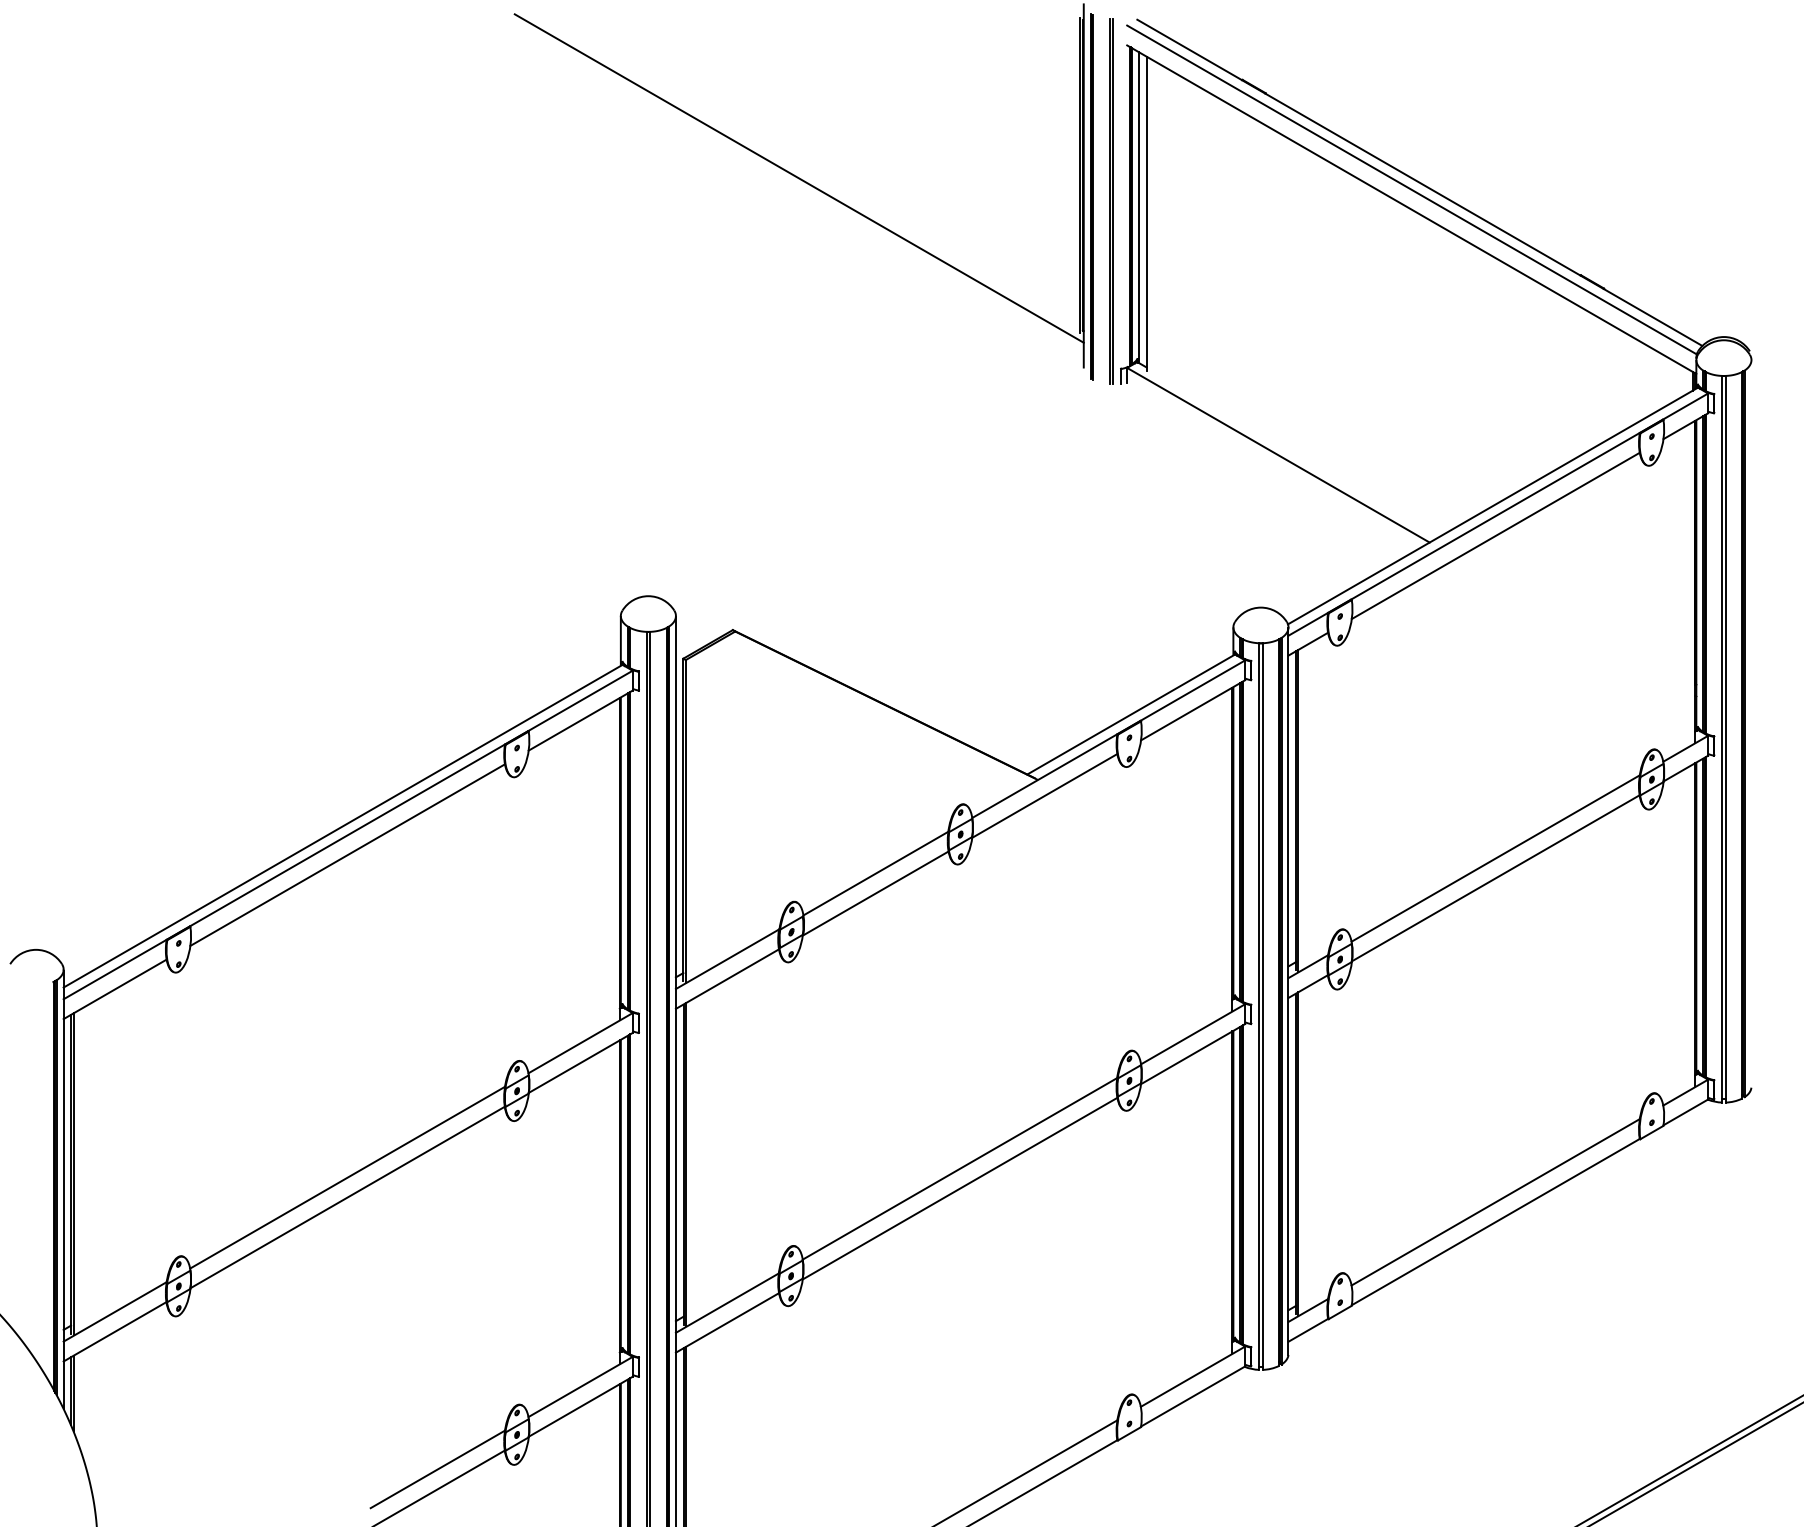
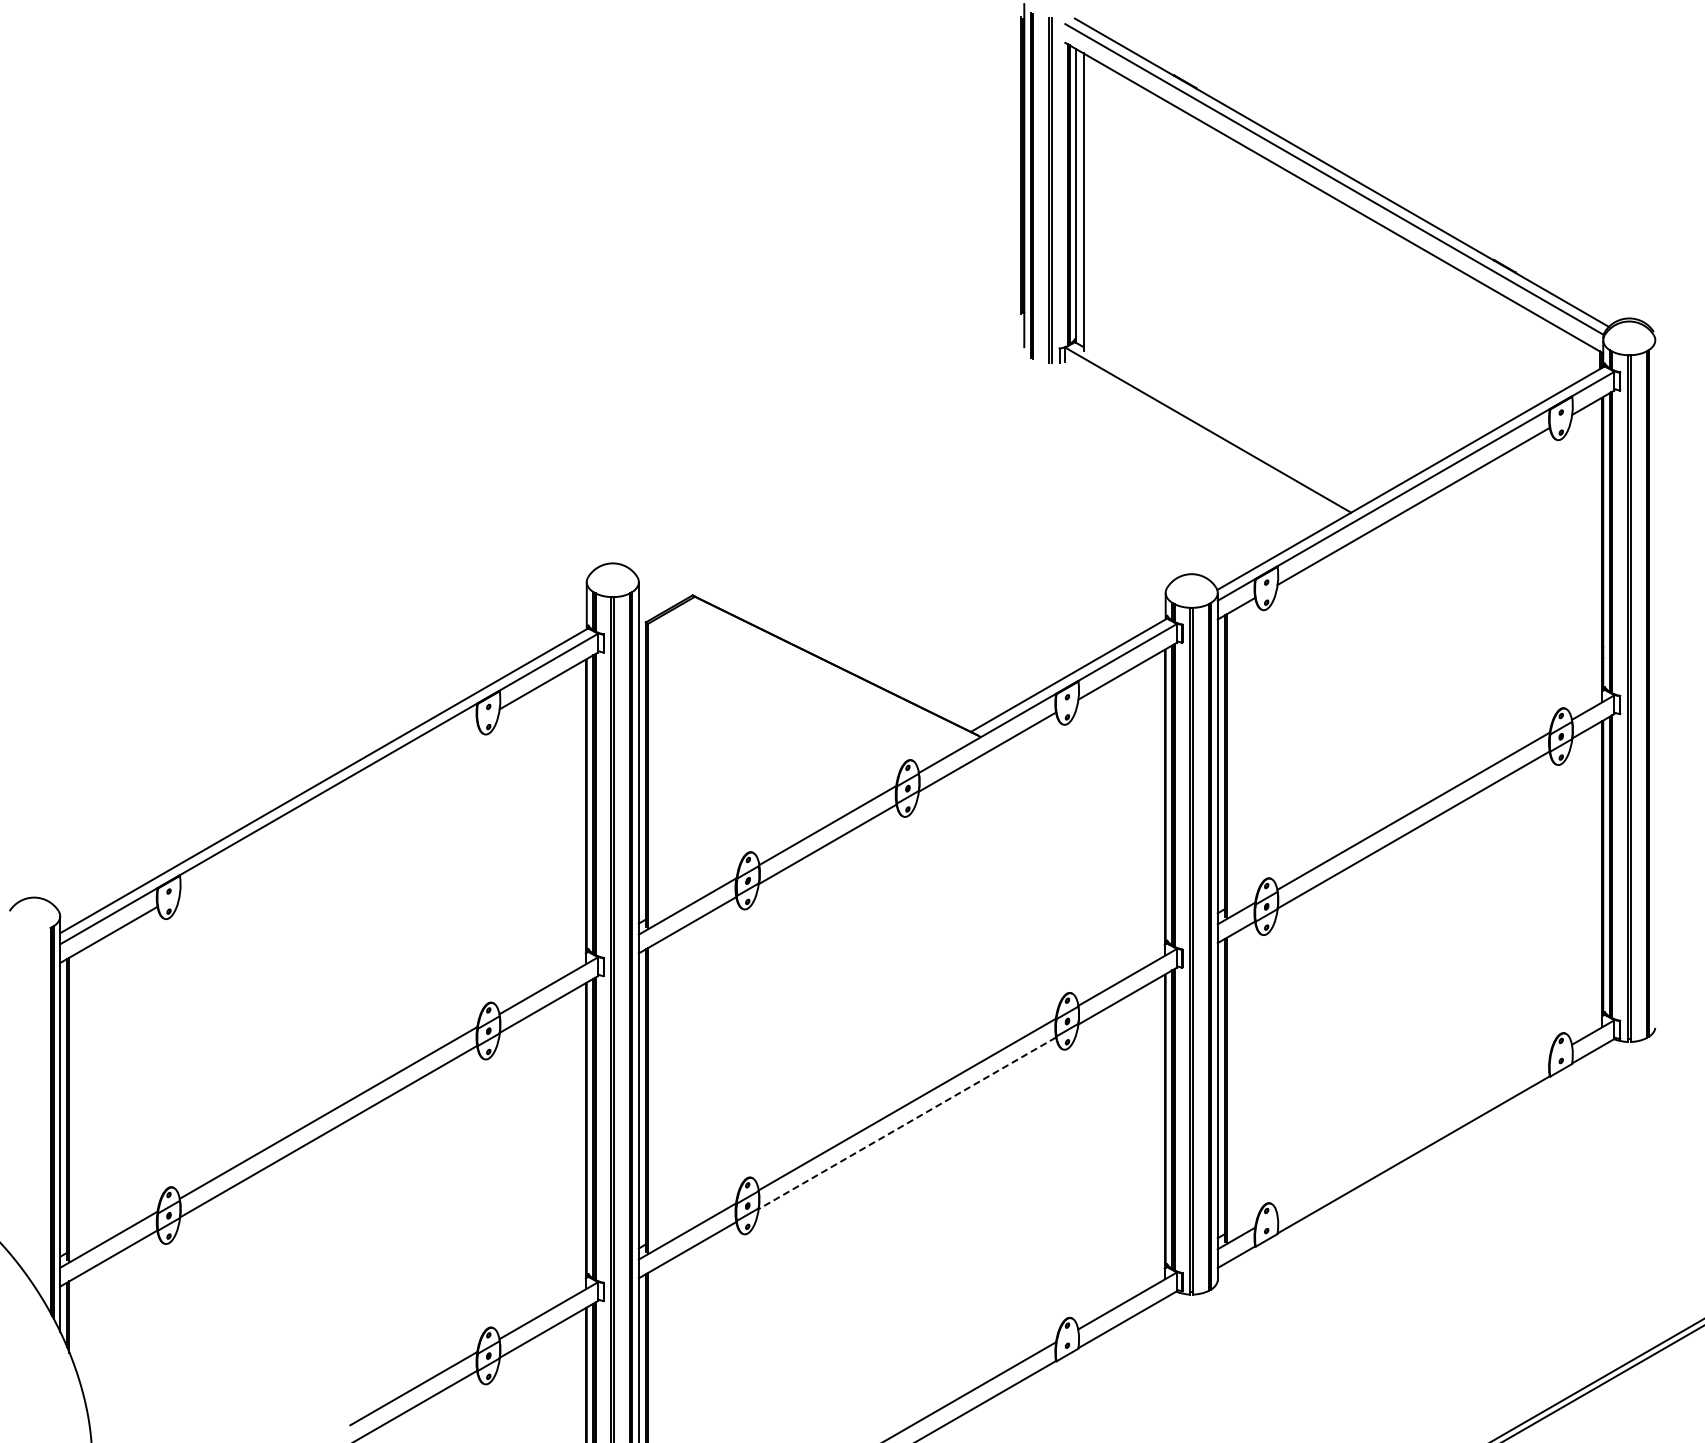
line: (799, 178) -> (755, 168), removed
line: (347, 854) -> (328, 807), removed
line: (960, 1188) -> (907, 1123), solid -> dashed
line: (1495, 1201) -> (1413, 1135), removed

